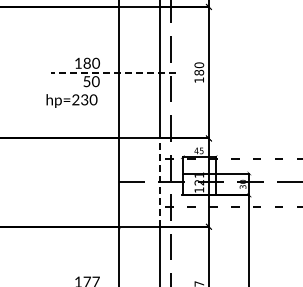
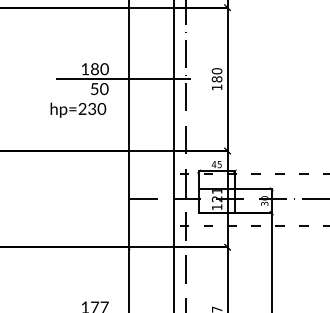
line: (112, 72) -> (122, 79), dashed -> solid
line: (159, 182) -> (173, 198), dashed -> solid

